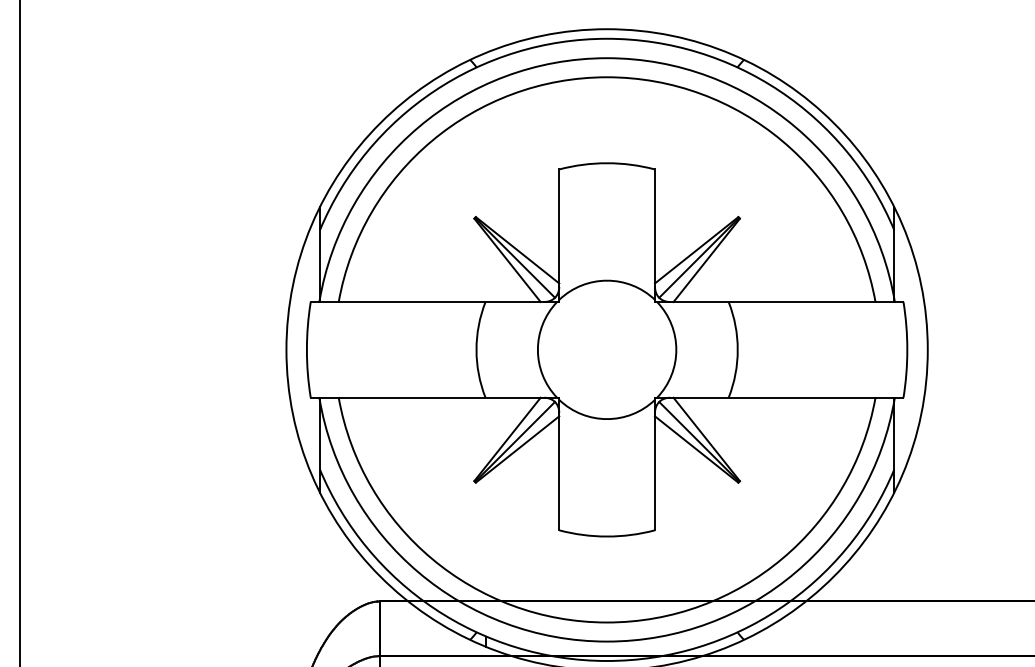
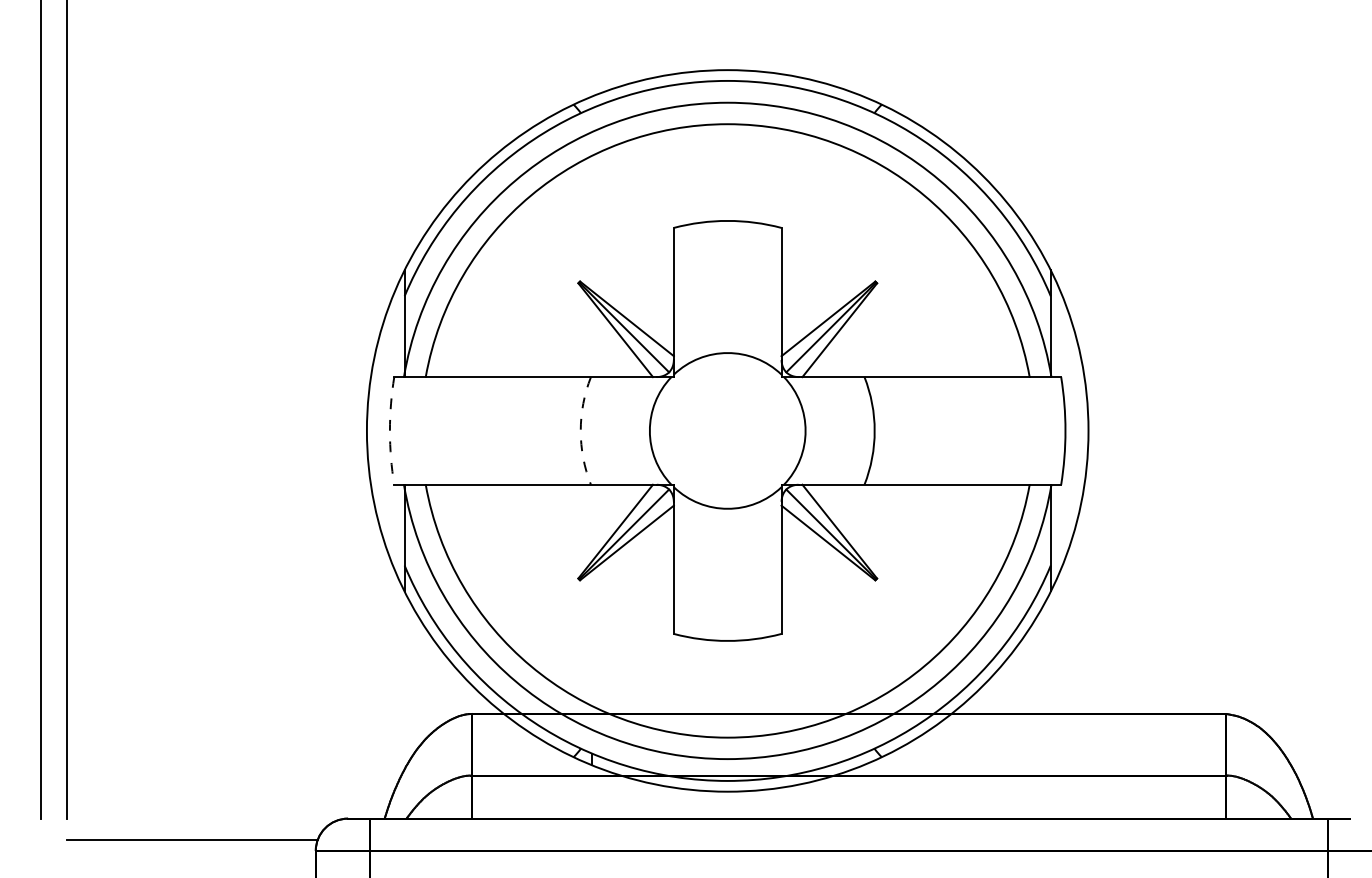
arc: (306, 349) -> (389, 430), solid -> dashed
arc: (476, 349) -> (580, 430), solid -> dashed

